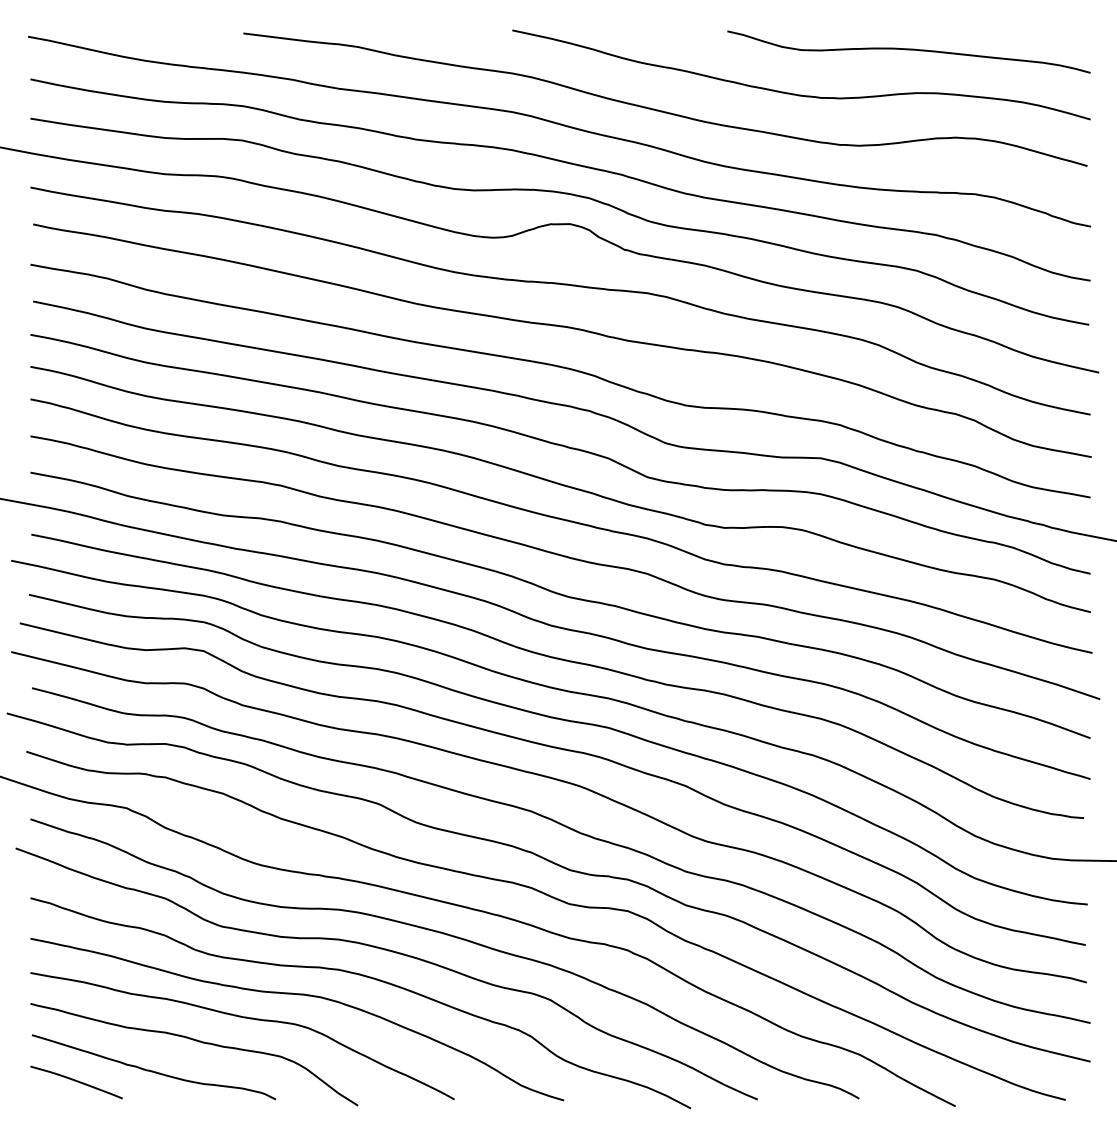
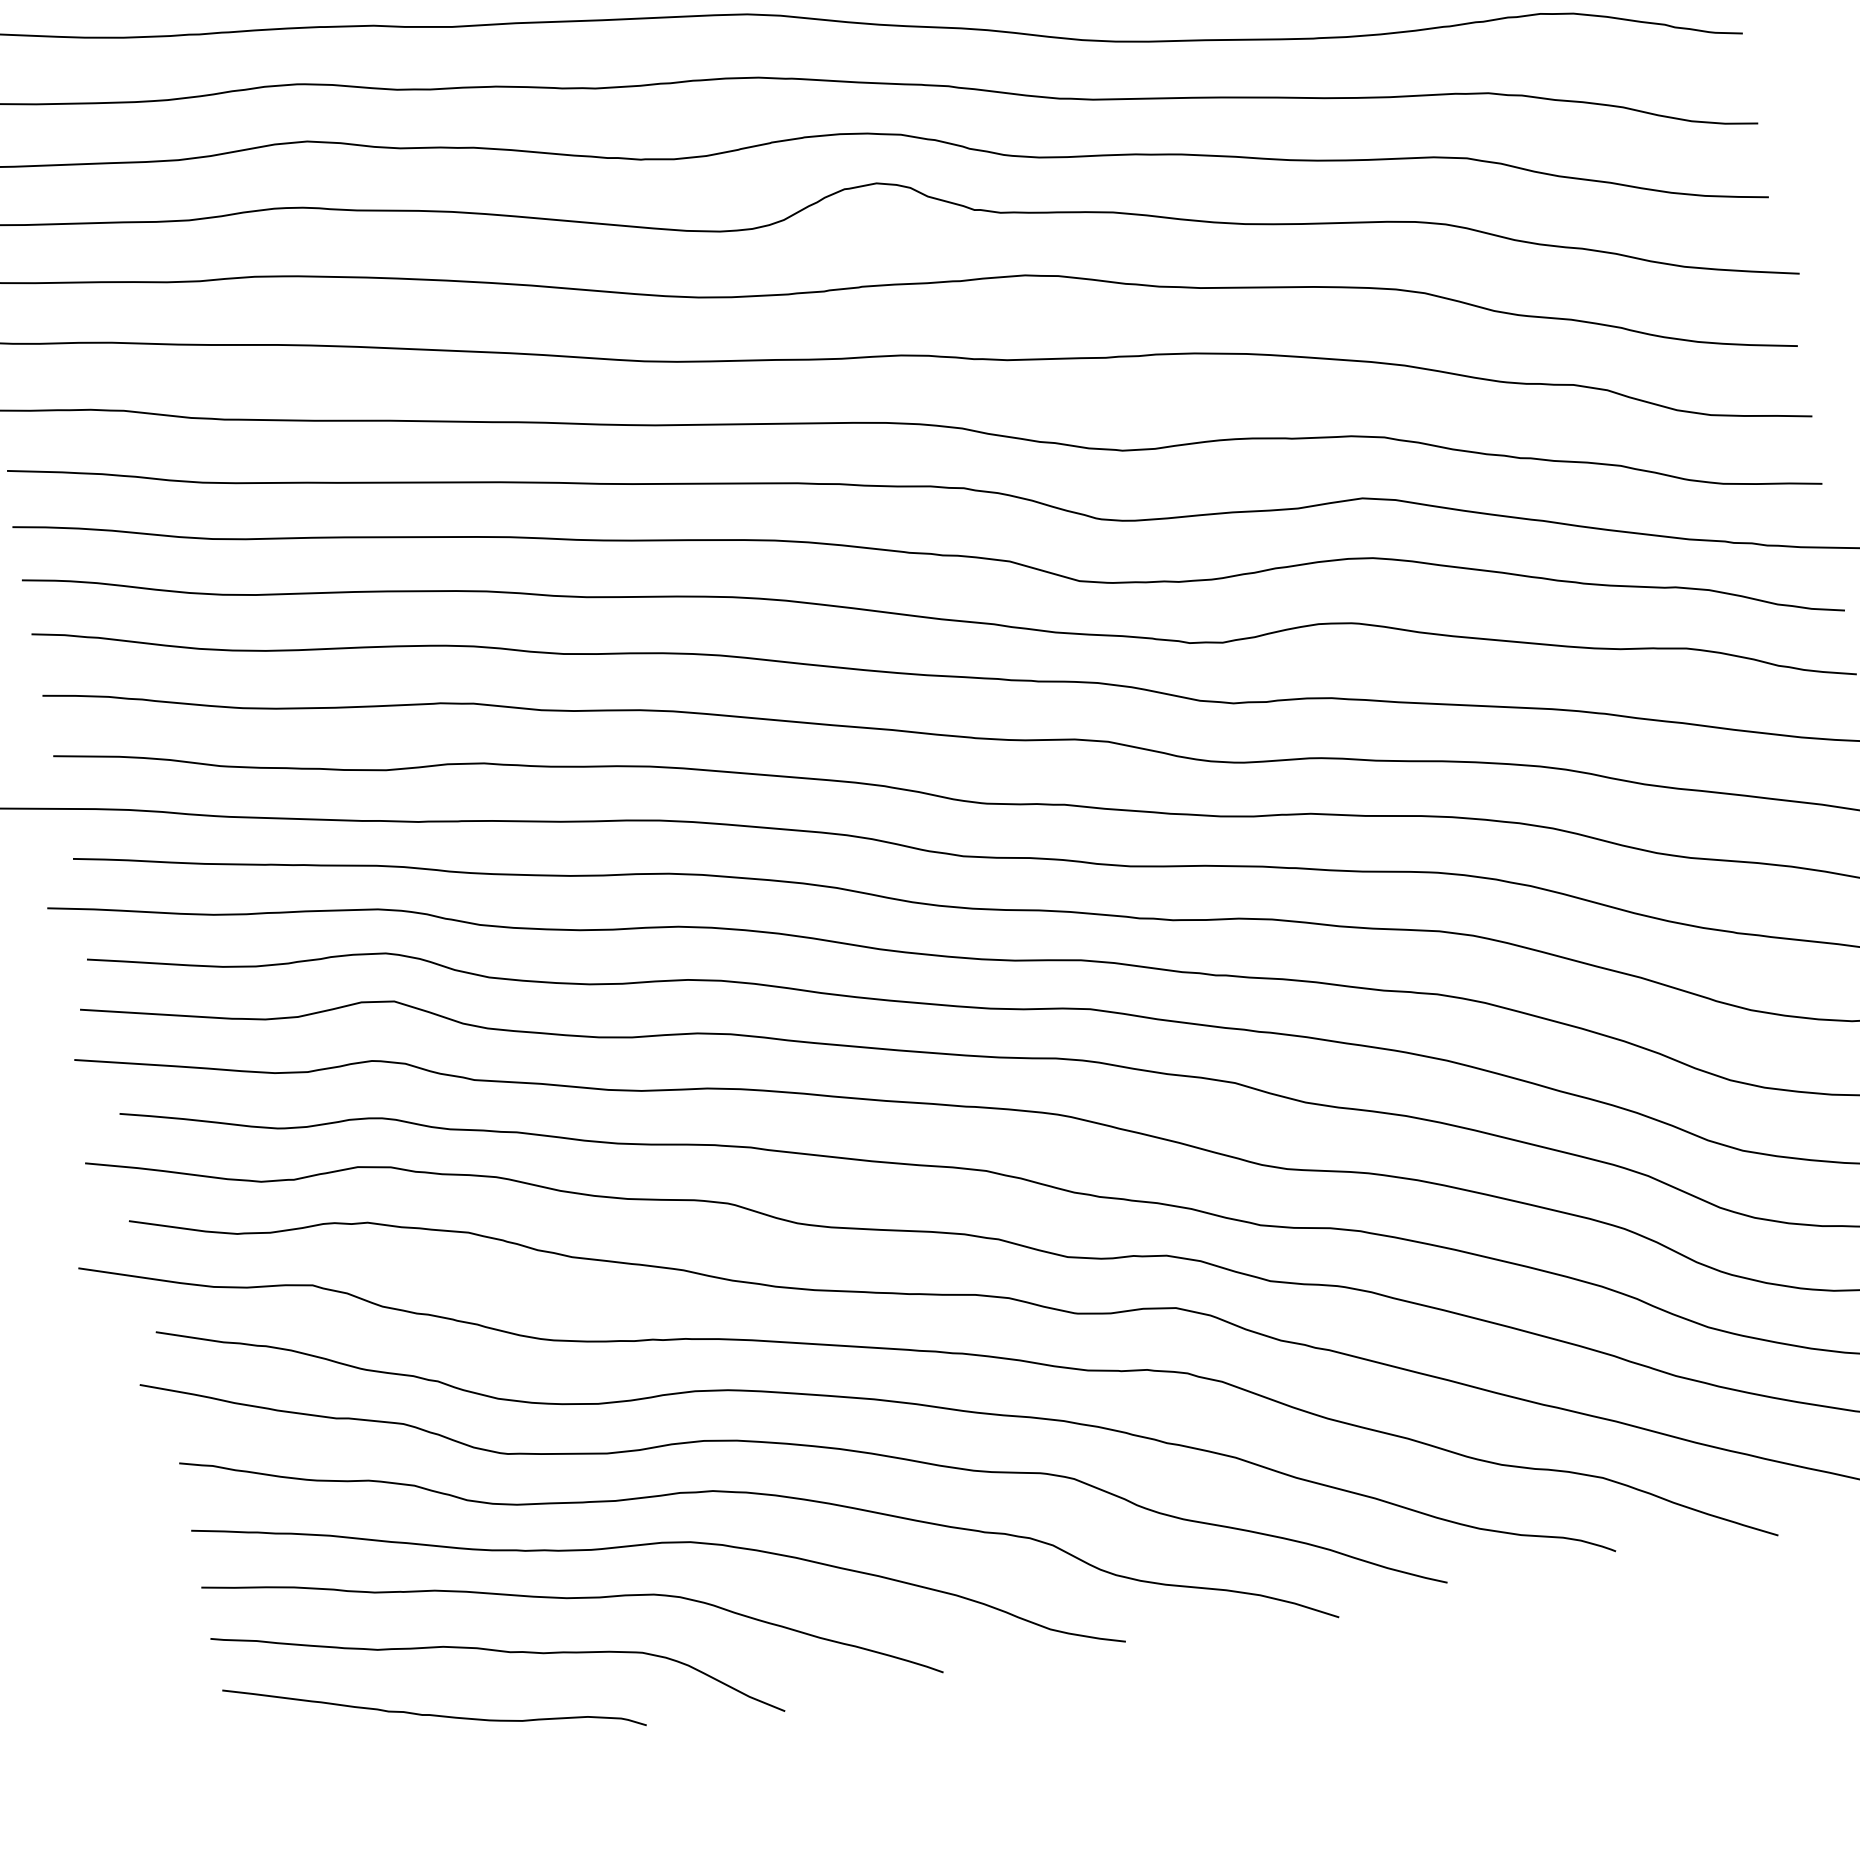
curve: (76, 1081) -> (309, 1754), removed

